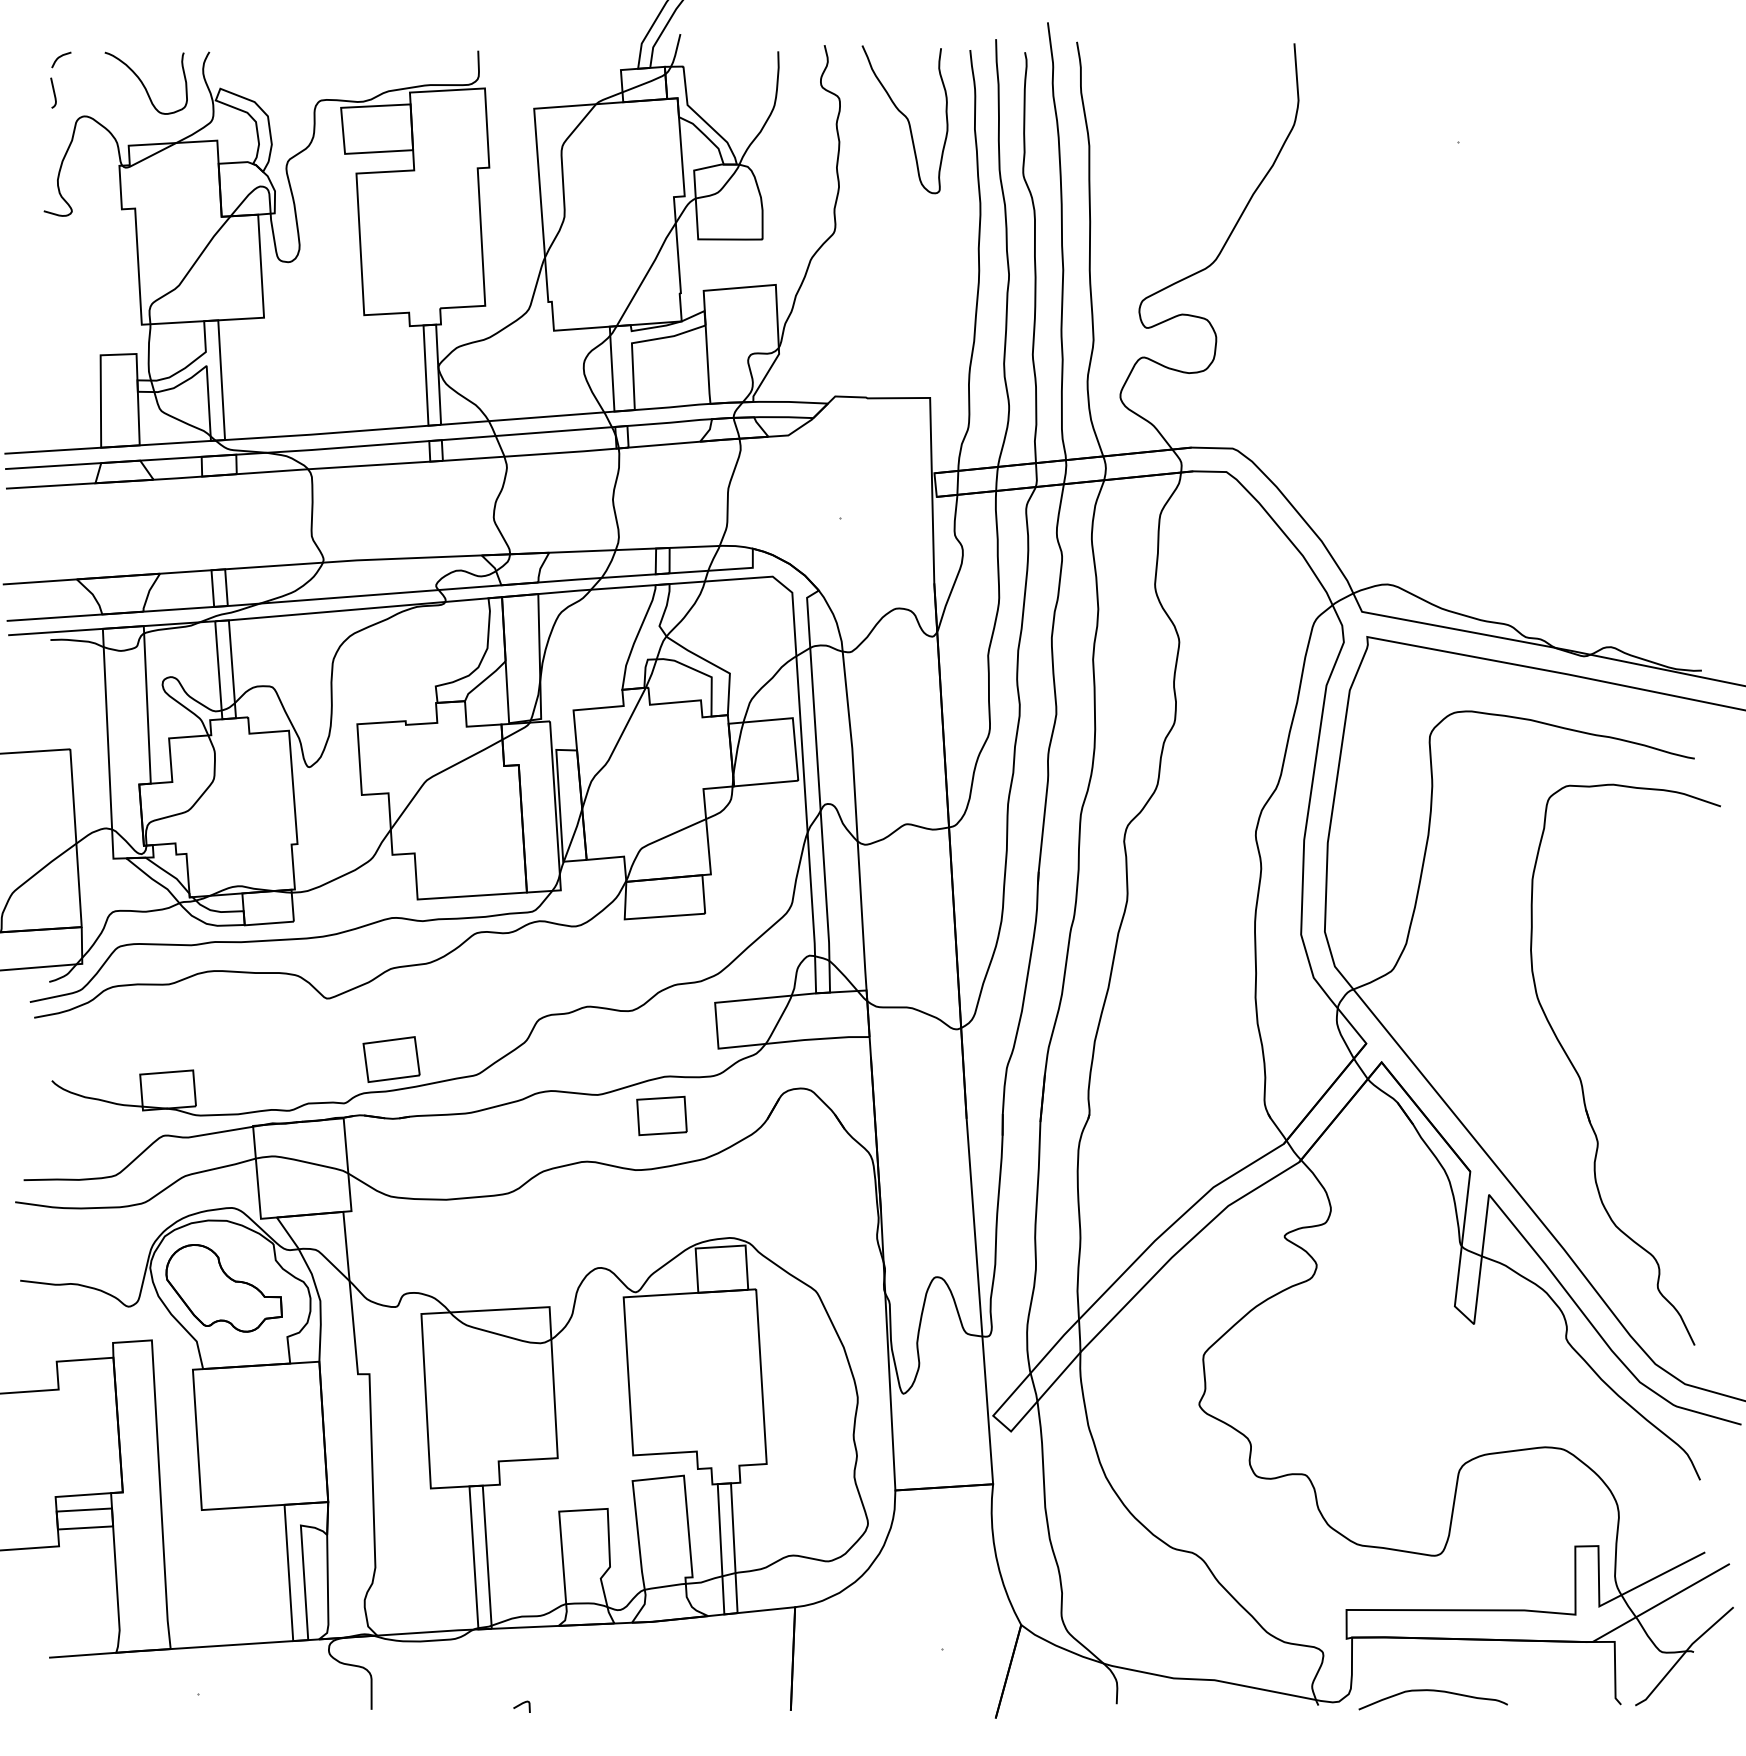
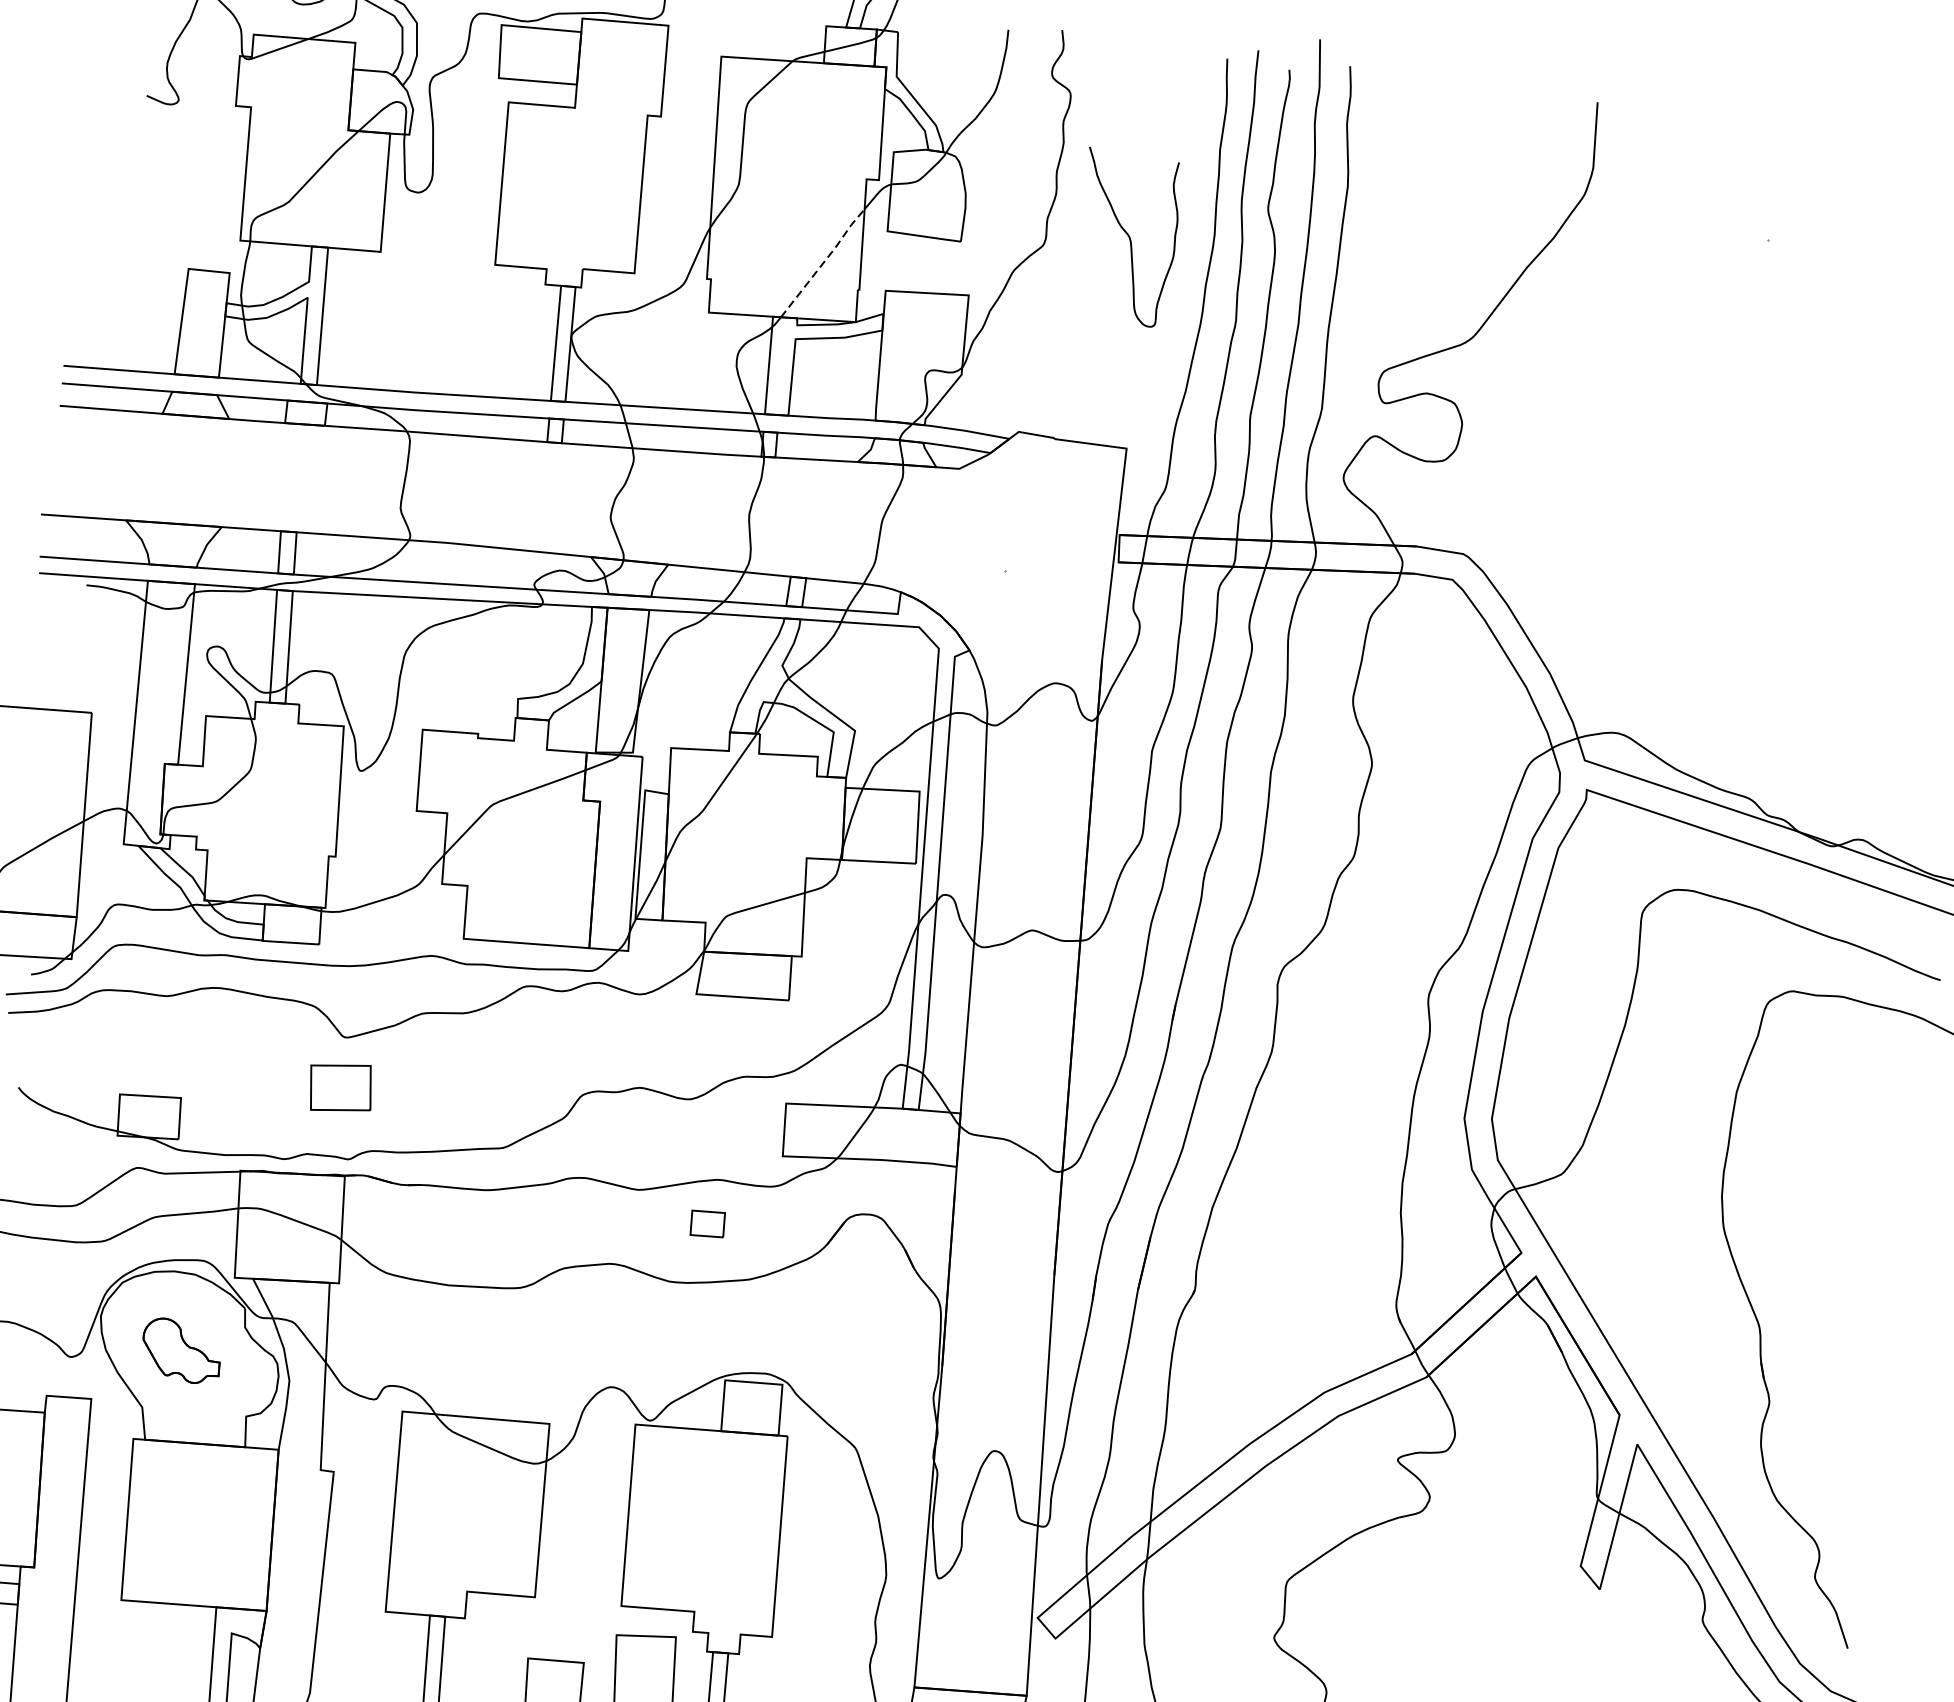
curve: (905, 118) -> (1127, 236), moved
line: (646, 274) -> (823, 263), solid -> dashed
part: (391, 1059) -> (340, 1087), moved
part: (661, 1115) -> (707, 1223), size x0.6
part: (223, 1288) -> (181, 1351), size x0.6

